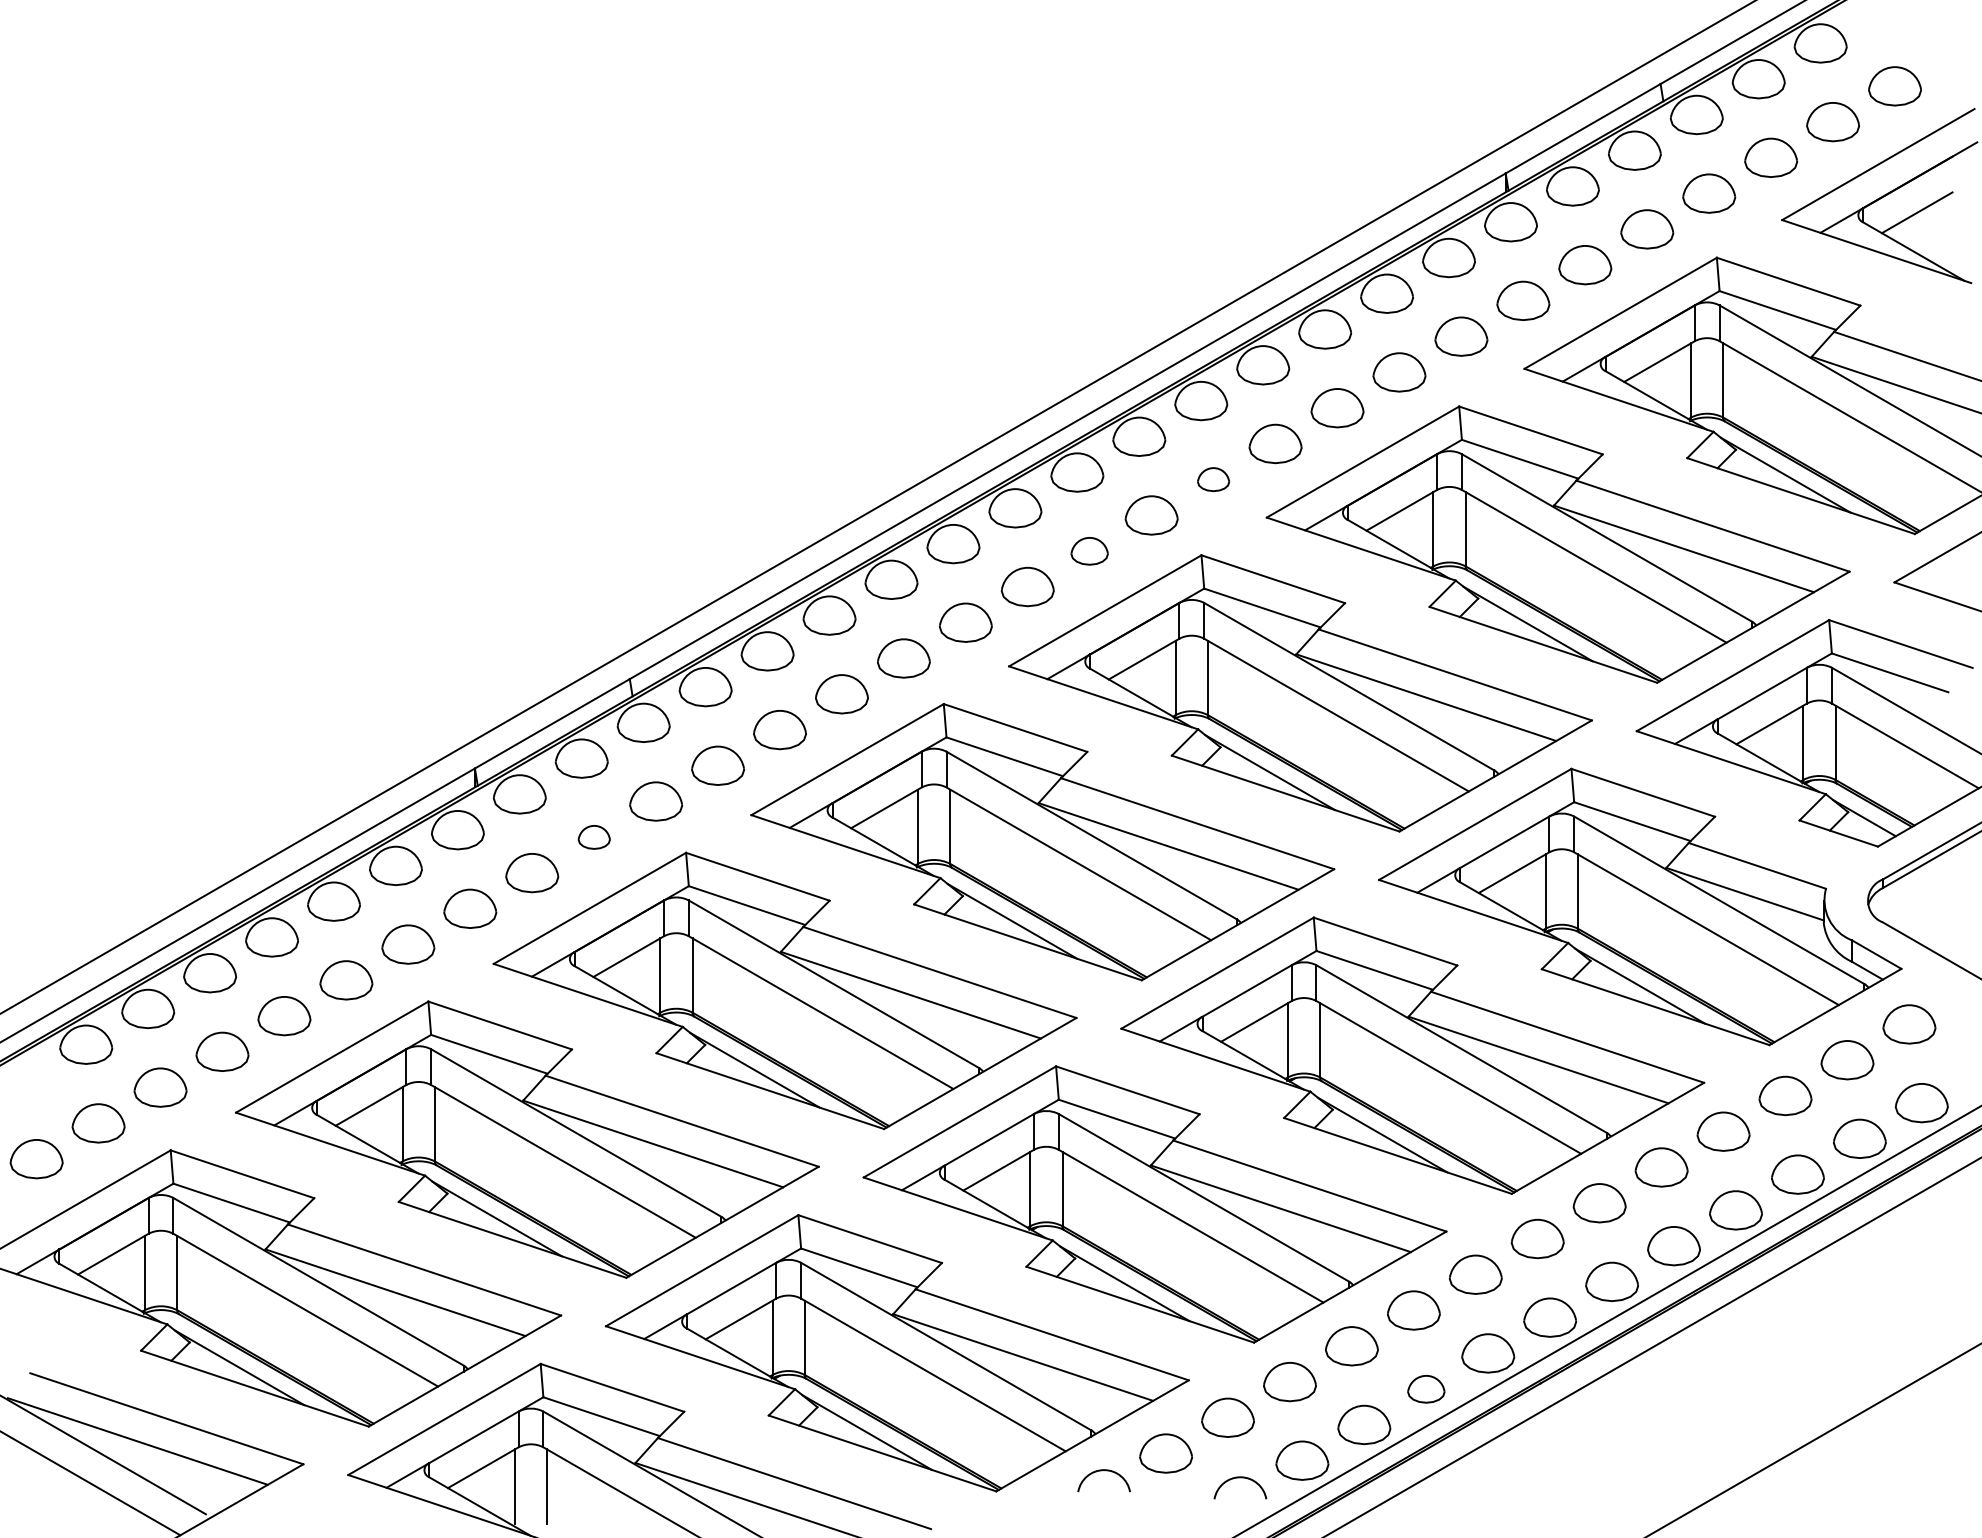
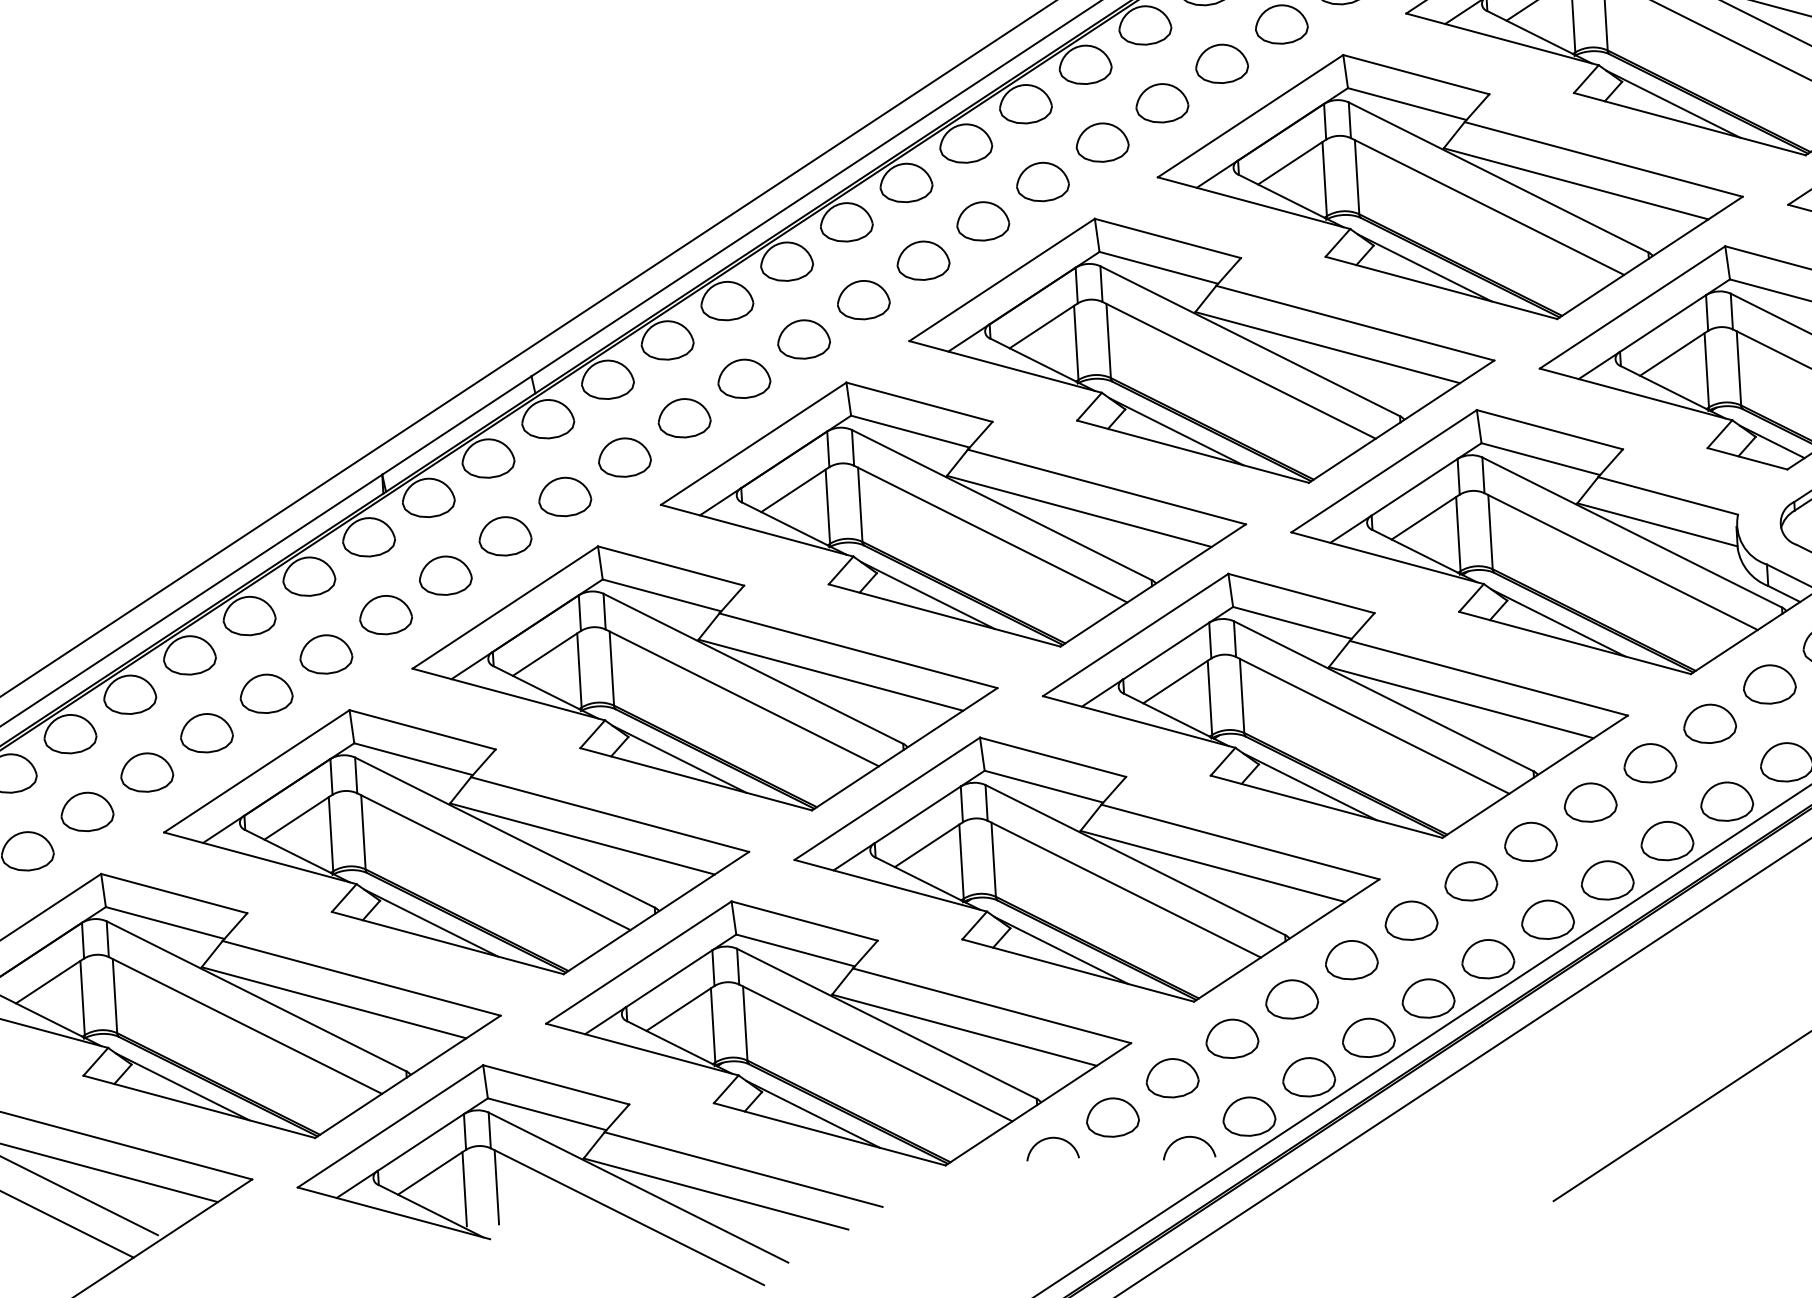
part: (1213, 479) -> (1102, 142), size x1.67
part: (1089, 551) -> (982, 221), size x1.43
part: (594, 837) -> (505, 536), size x1.67
part: (1426, 1389) -> (1368, 1038), size x1.43

